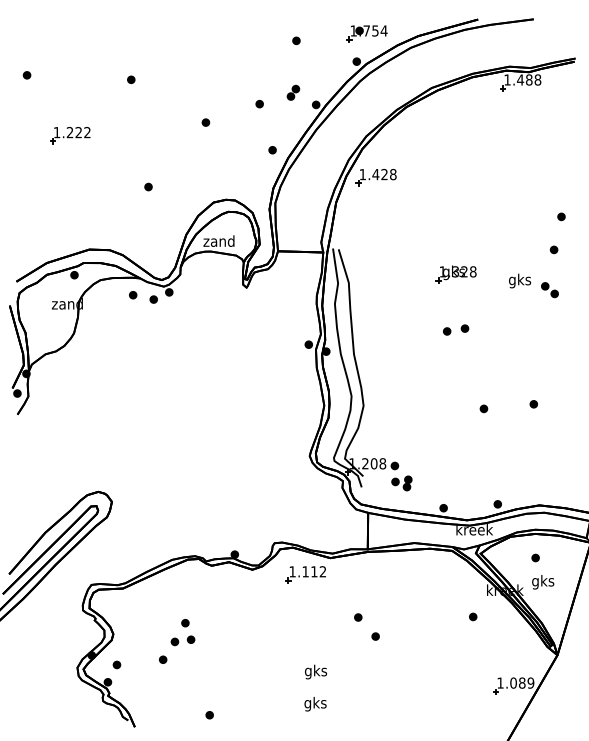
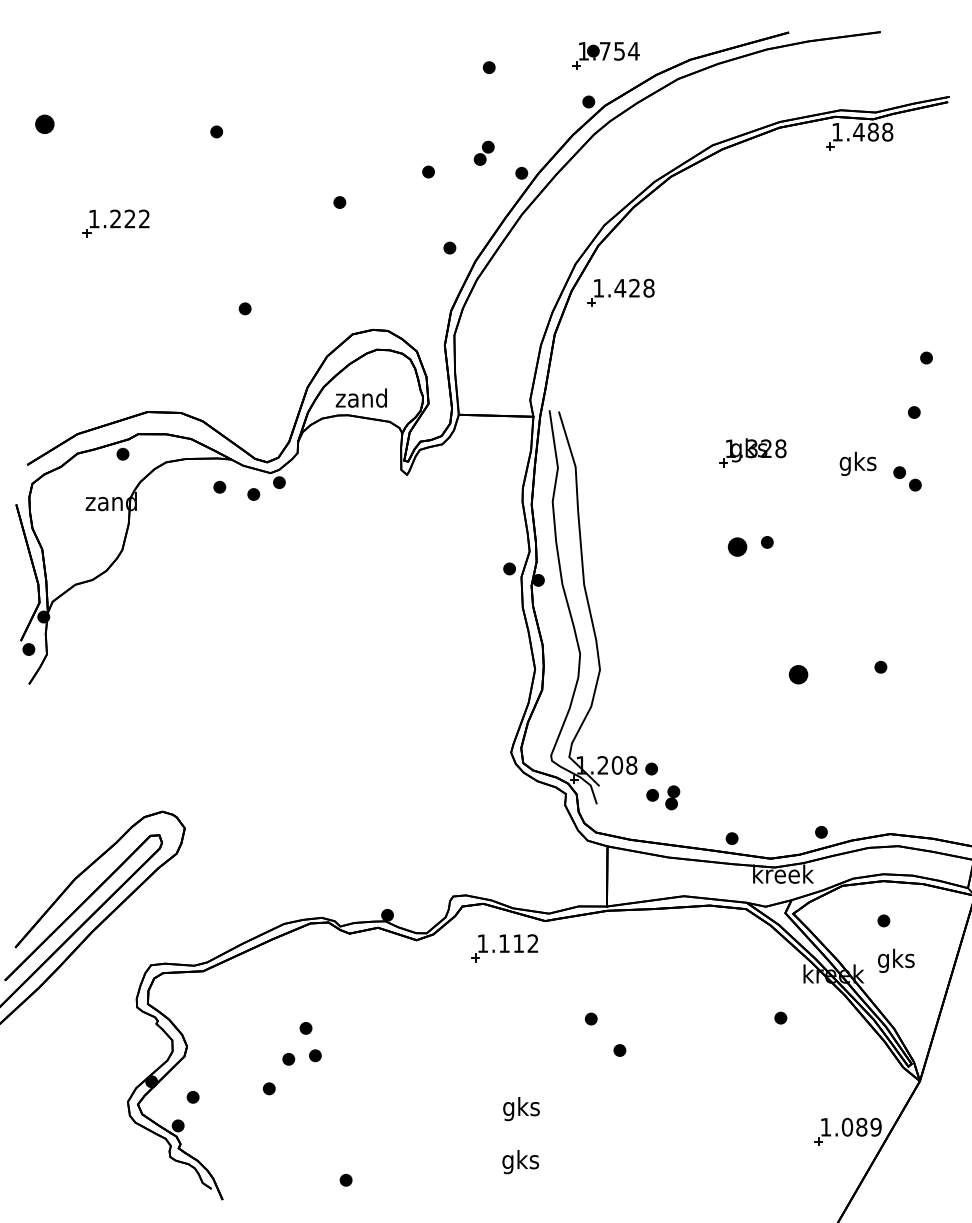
part: (26, 75) -> (43, 124), size x1.6
part: (447, 331) -> (738, 547), size x1.6
part: (483, 408) -> (797, 674), size x1.6

